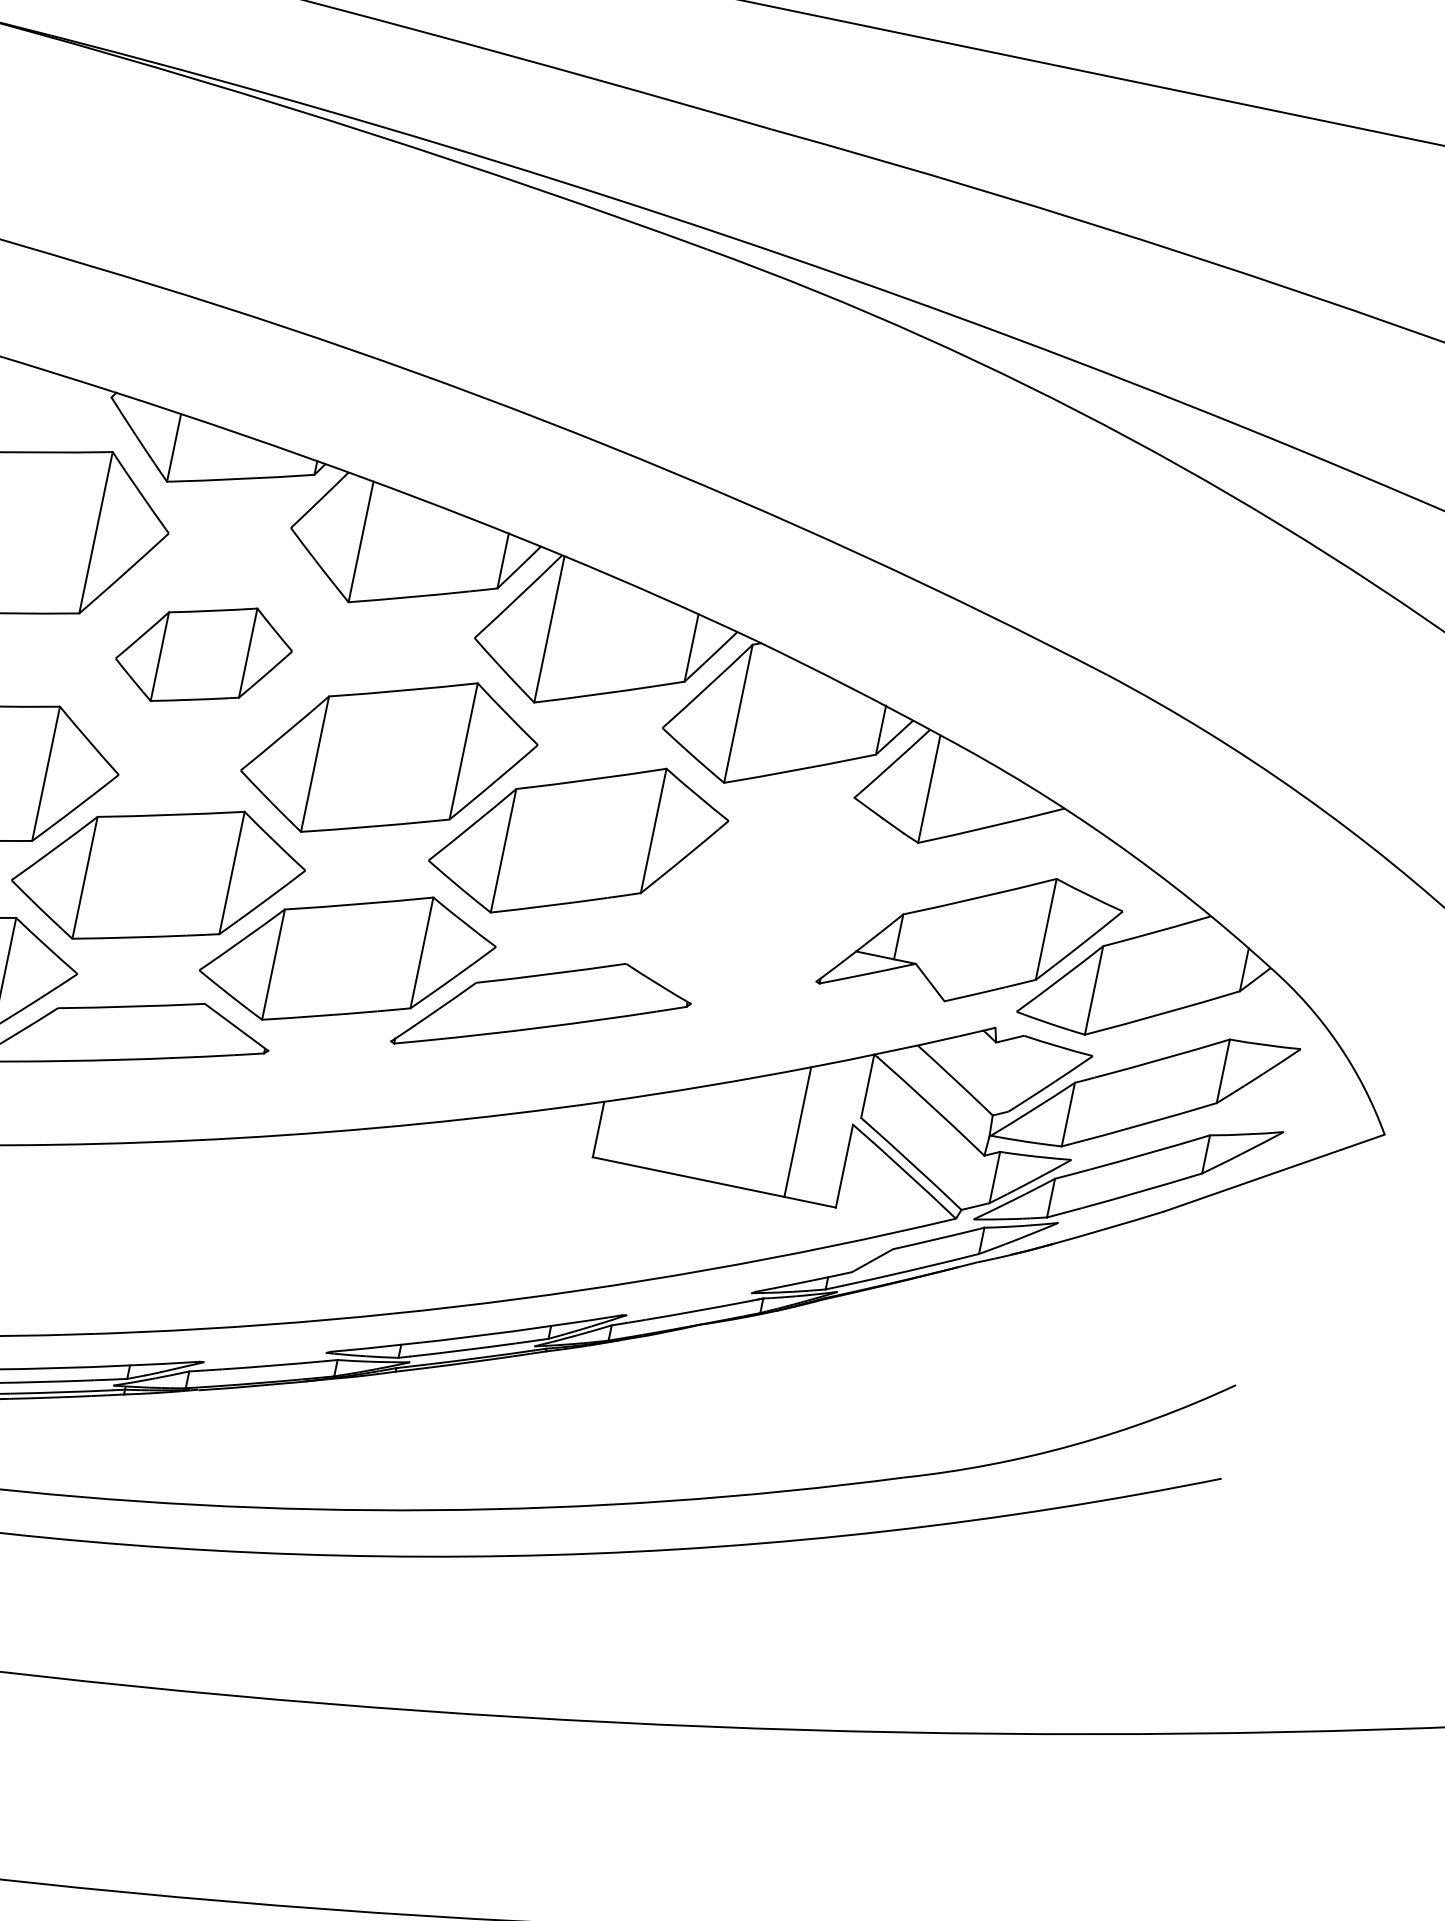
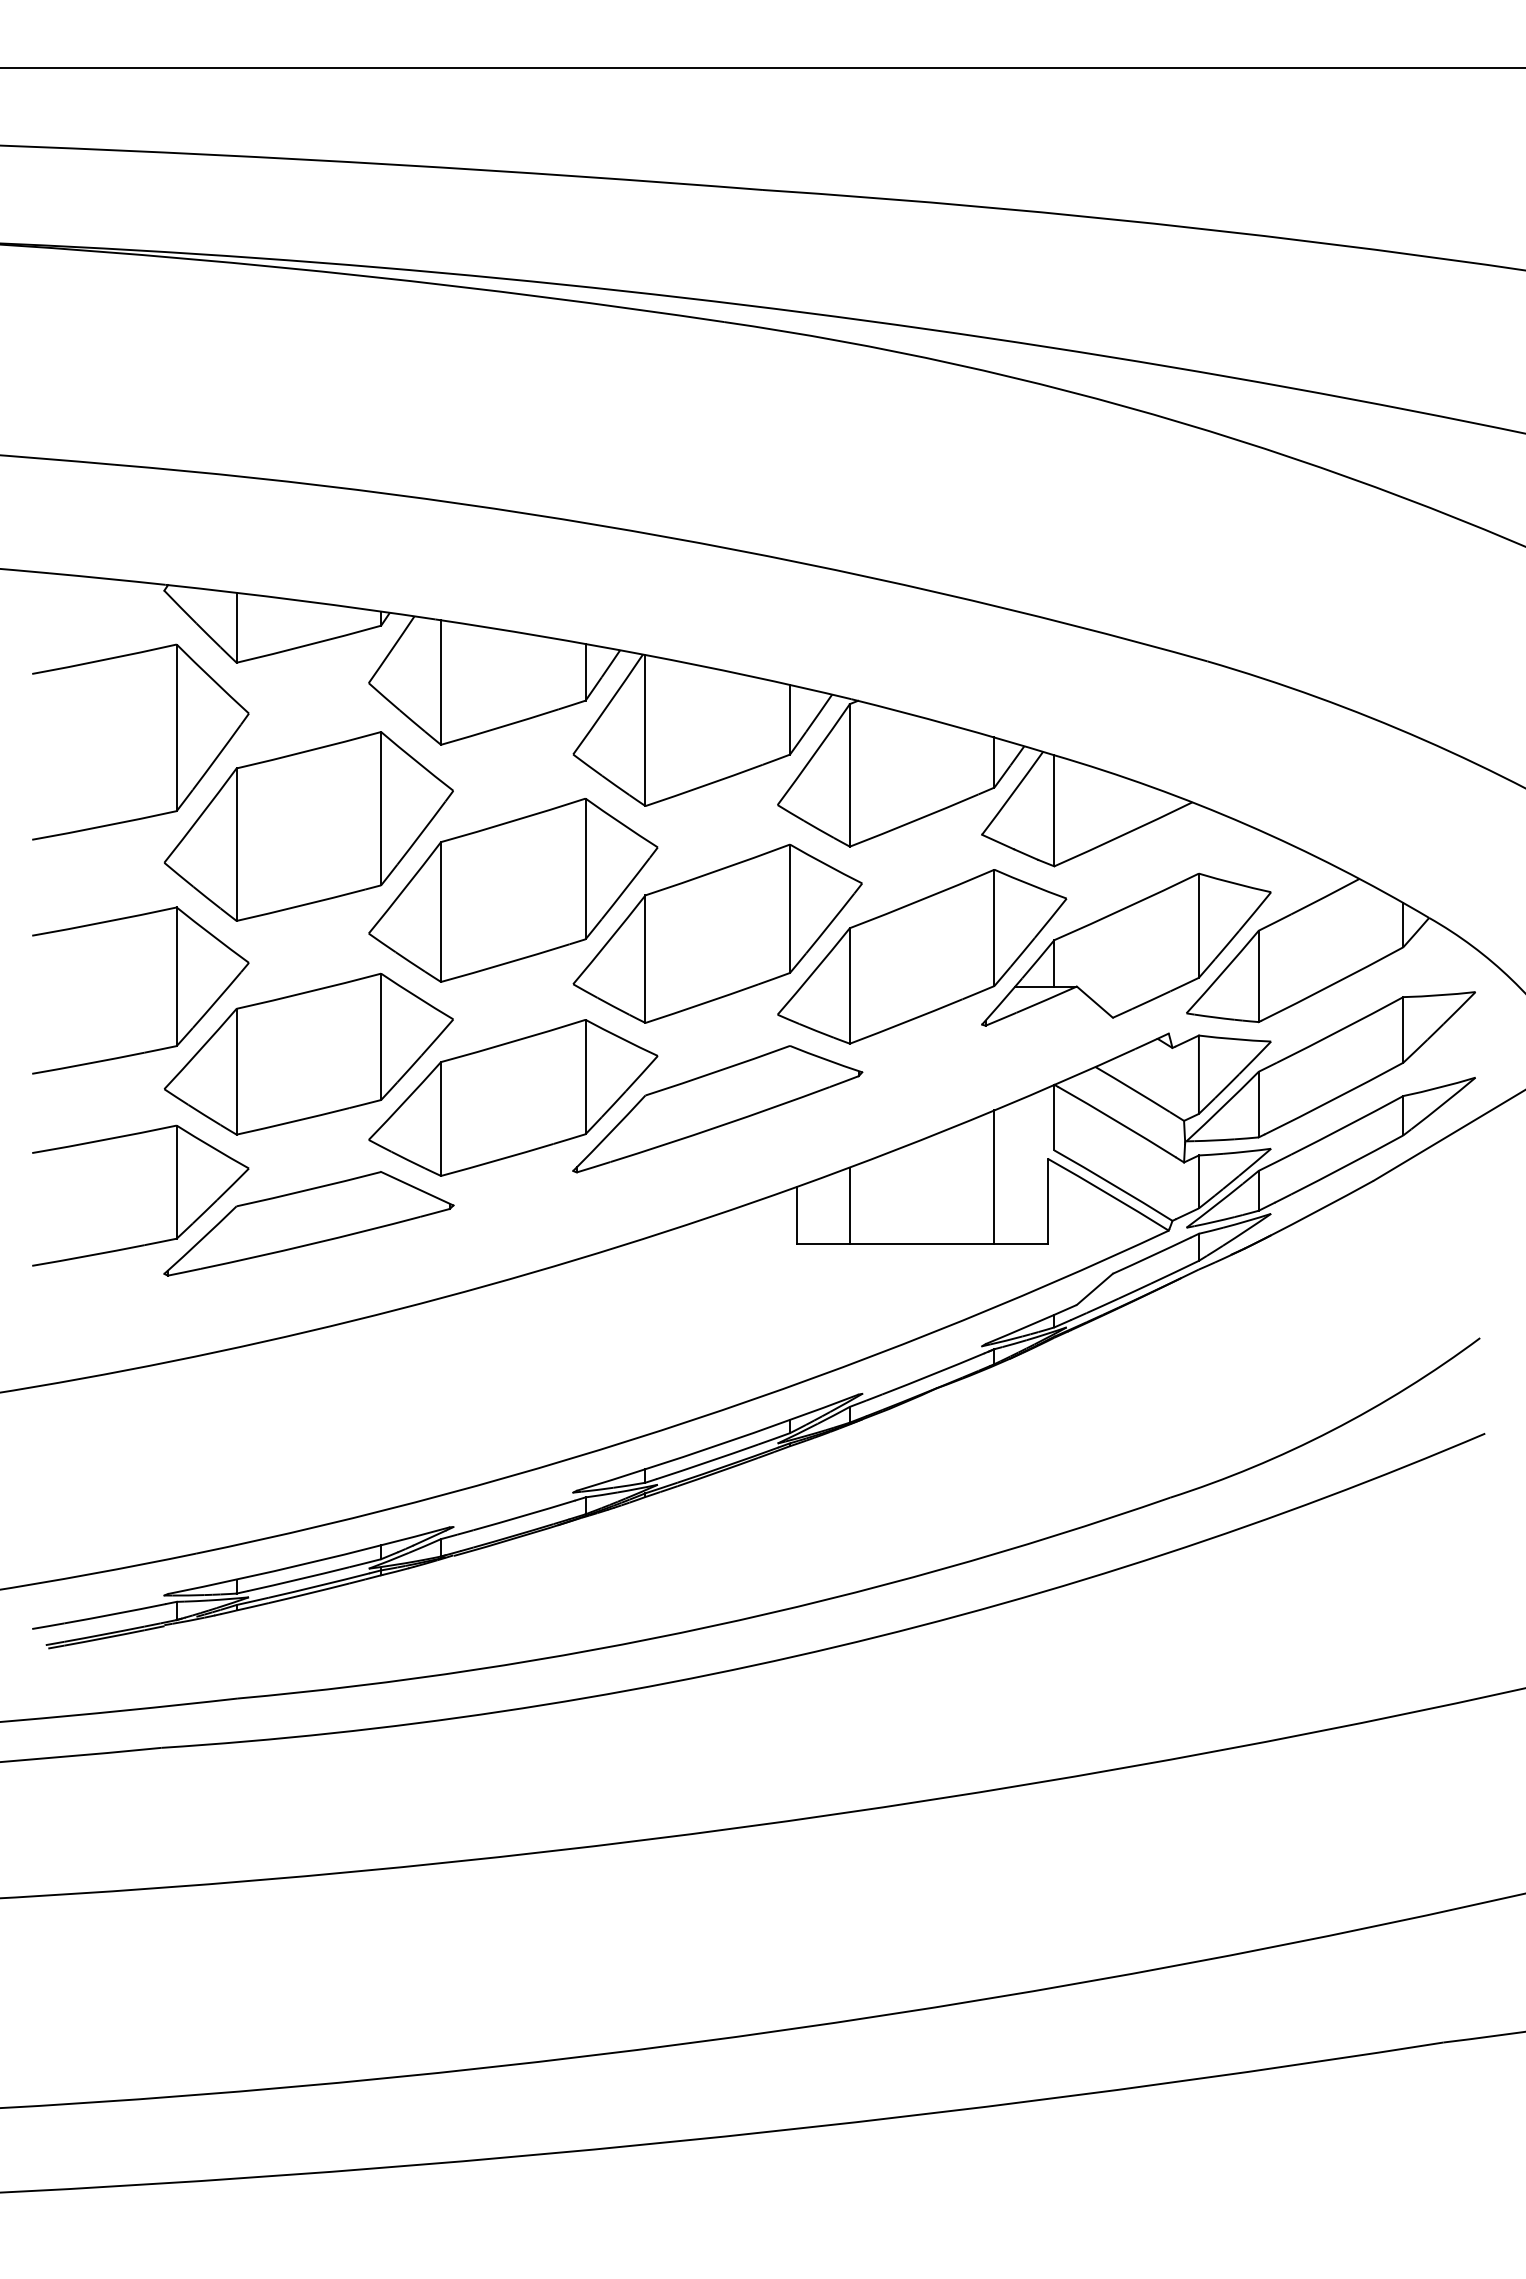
part: (203, 654) -> (308, 826), size x1.67
part: (772, 903) -> (922, 956), added
line: (1016, 1073) -> (1198, 1074), added
line: (651, 1130) -> (849, 1205), added

